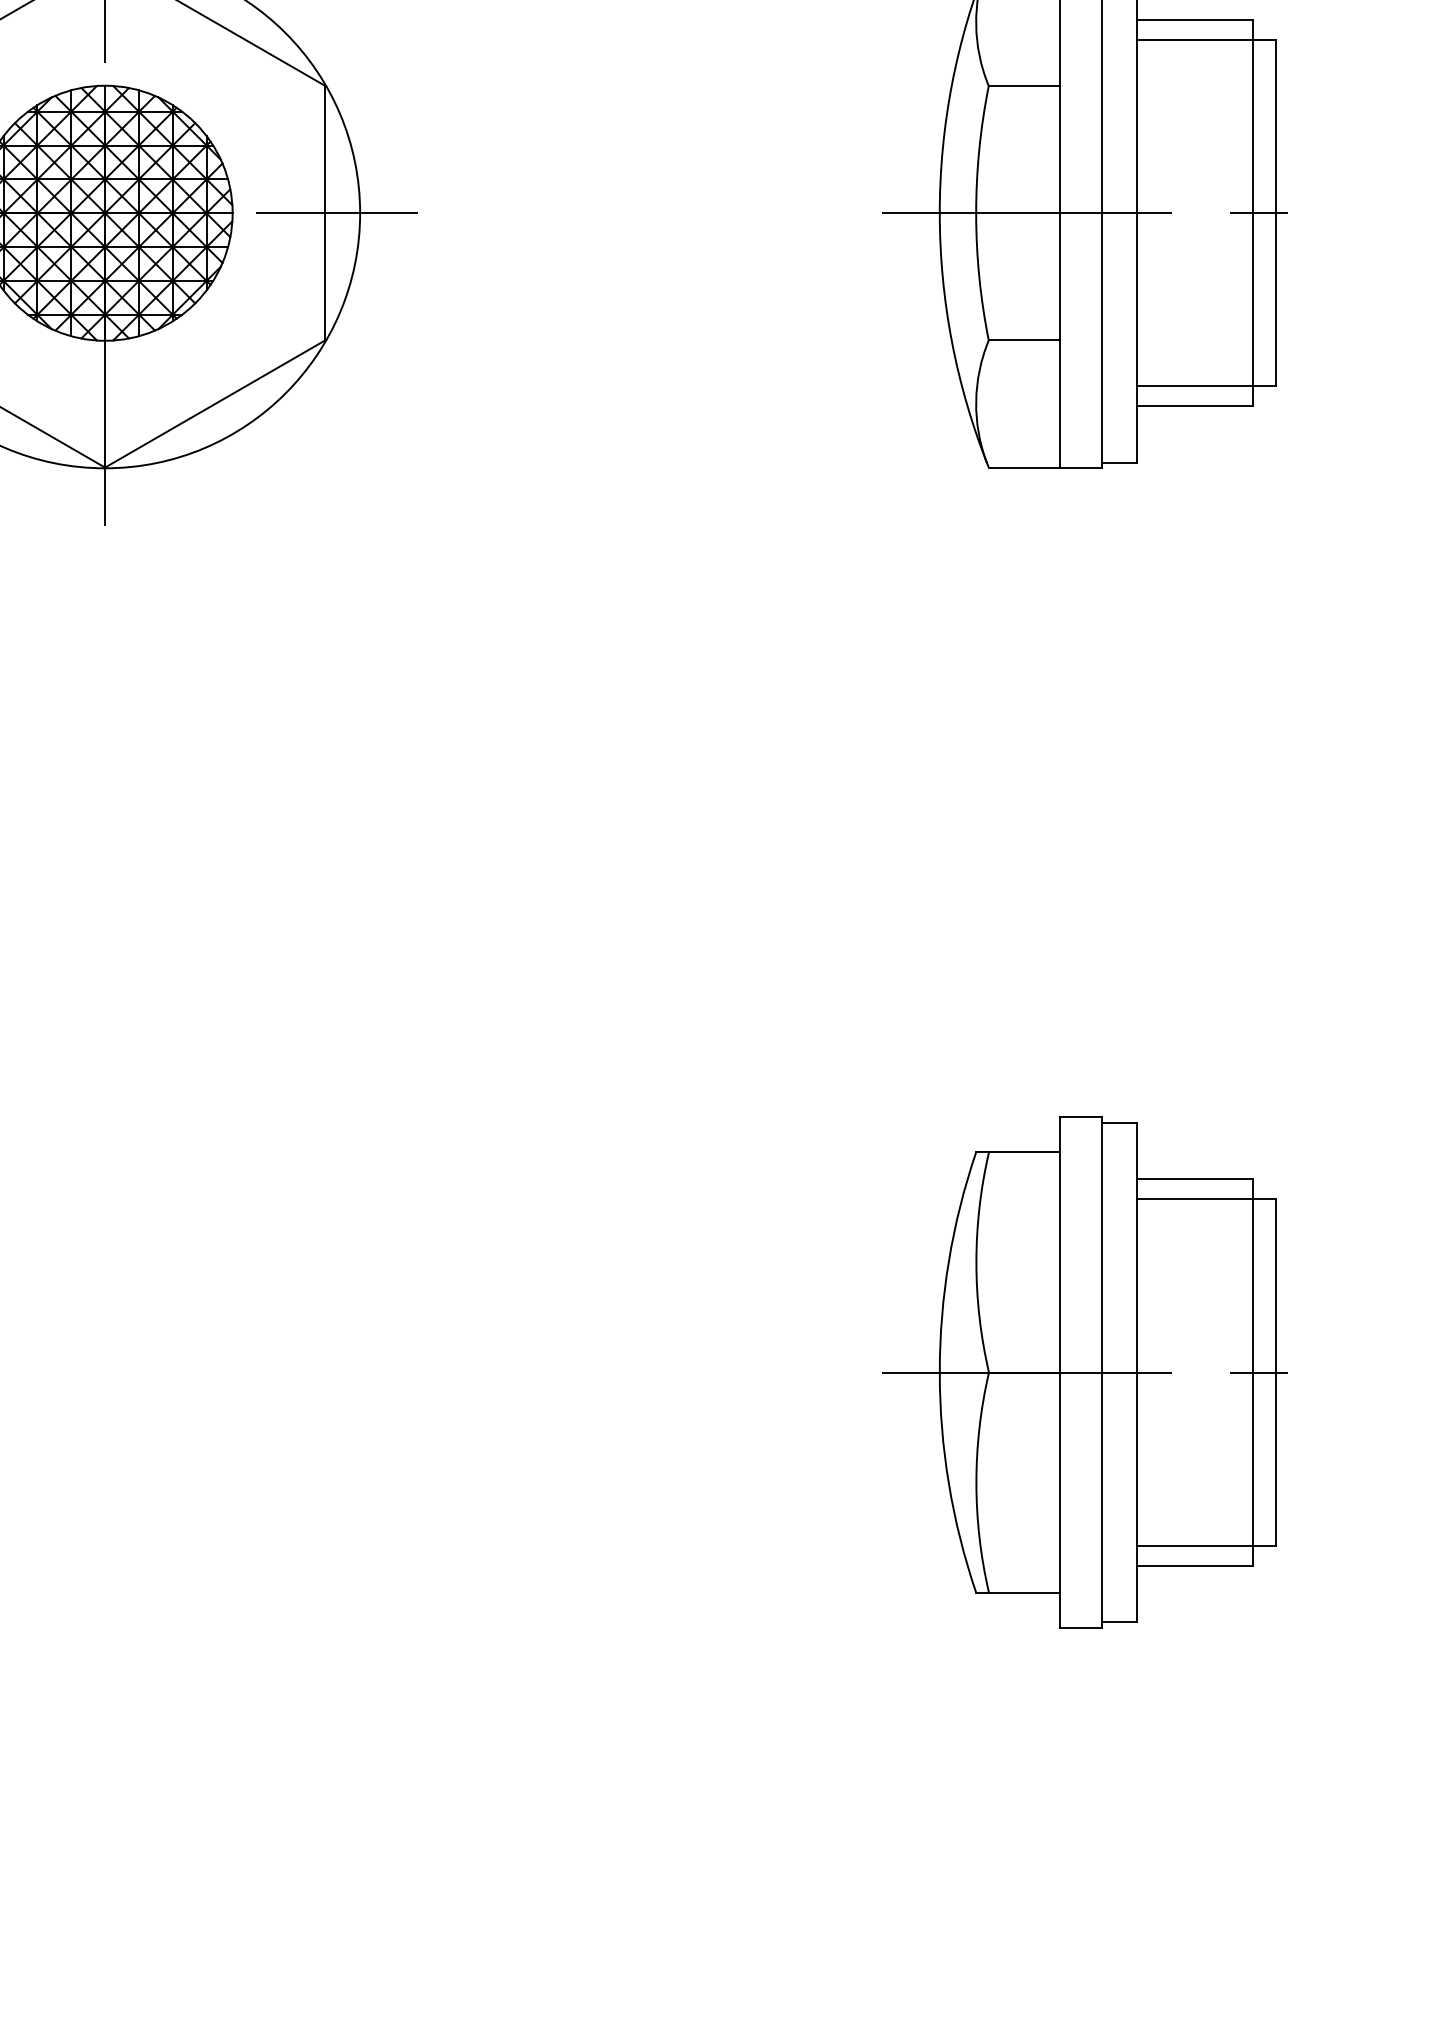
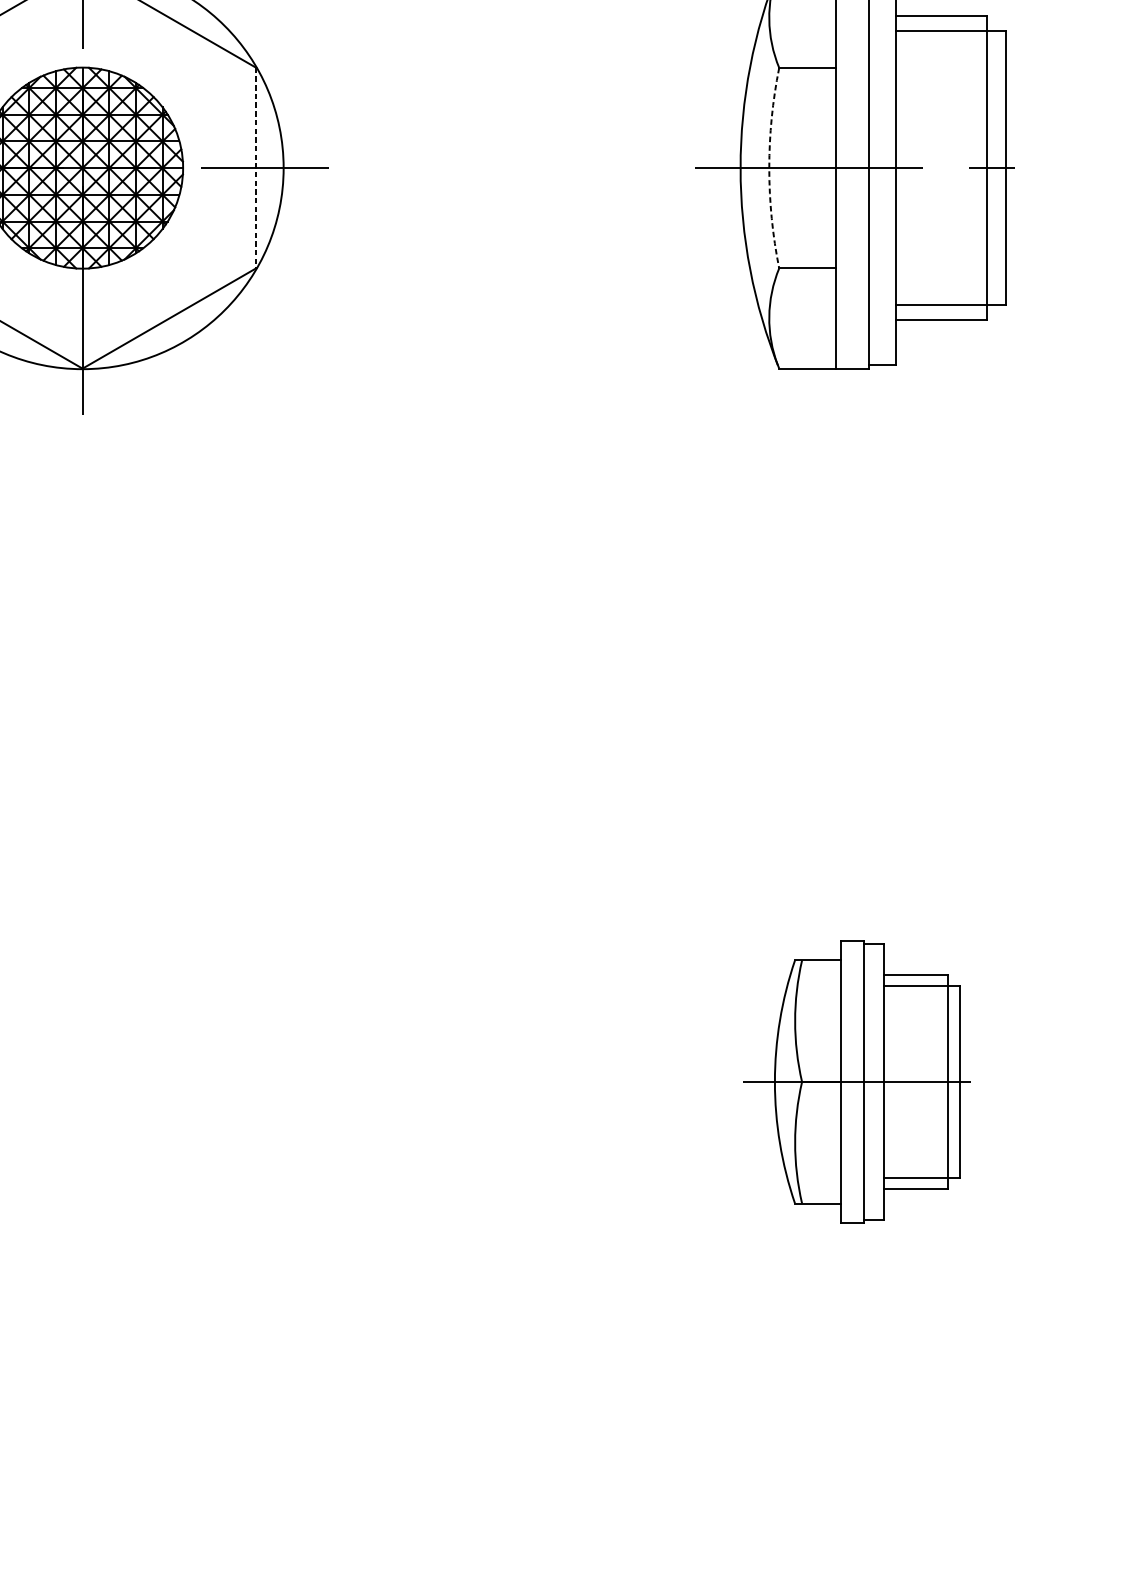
line: (325, 213) -> (256, 168), solid -> dashed
arc: (976, 213) -> (769, 168), solid -> dashed
part: (1084, 1372) -> (854, 1081), size x0.7

